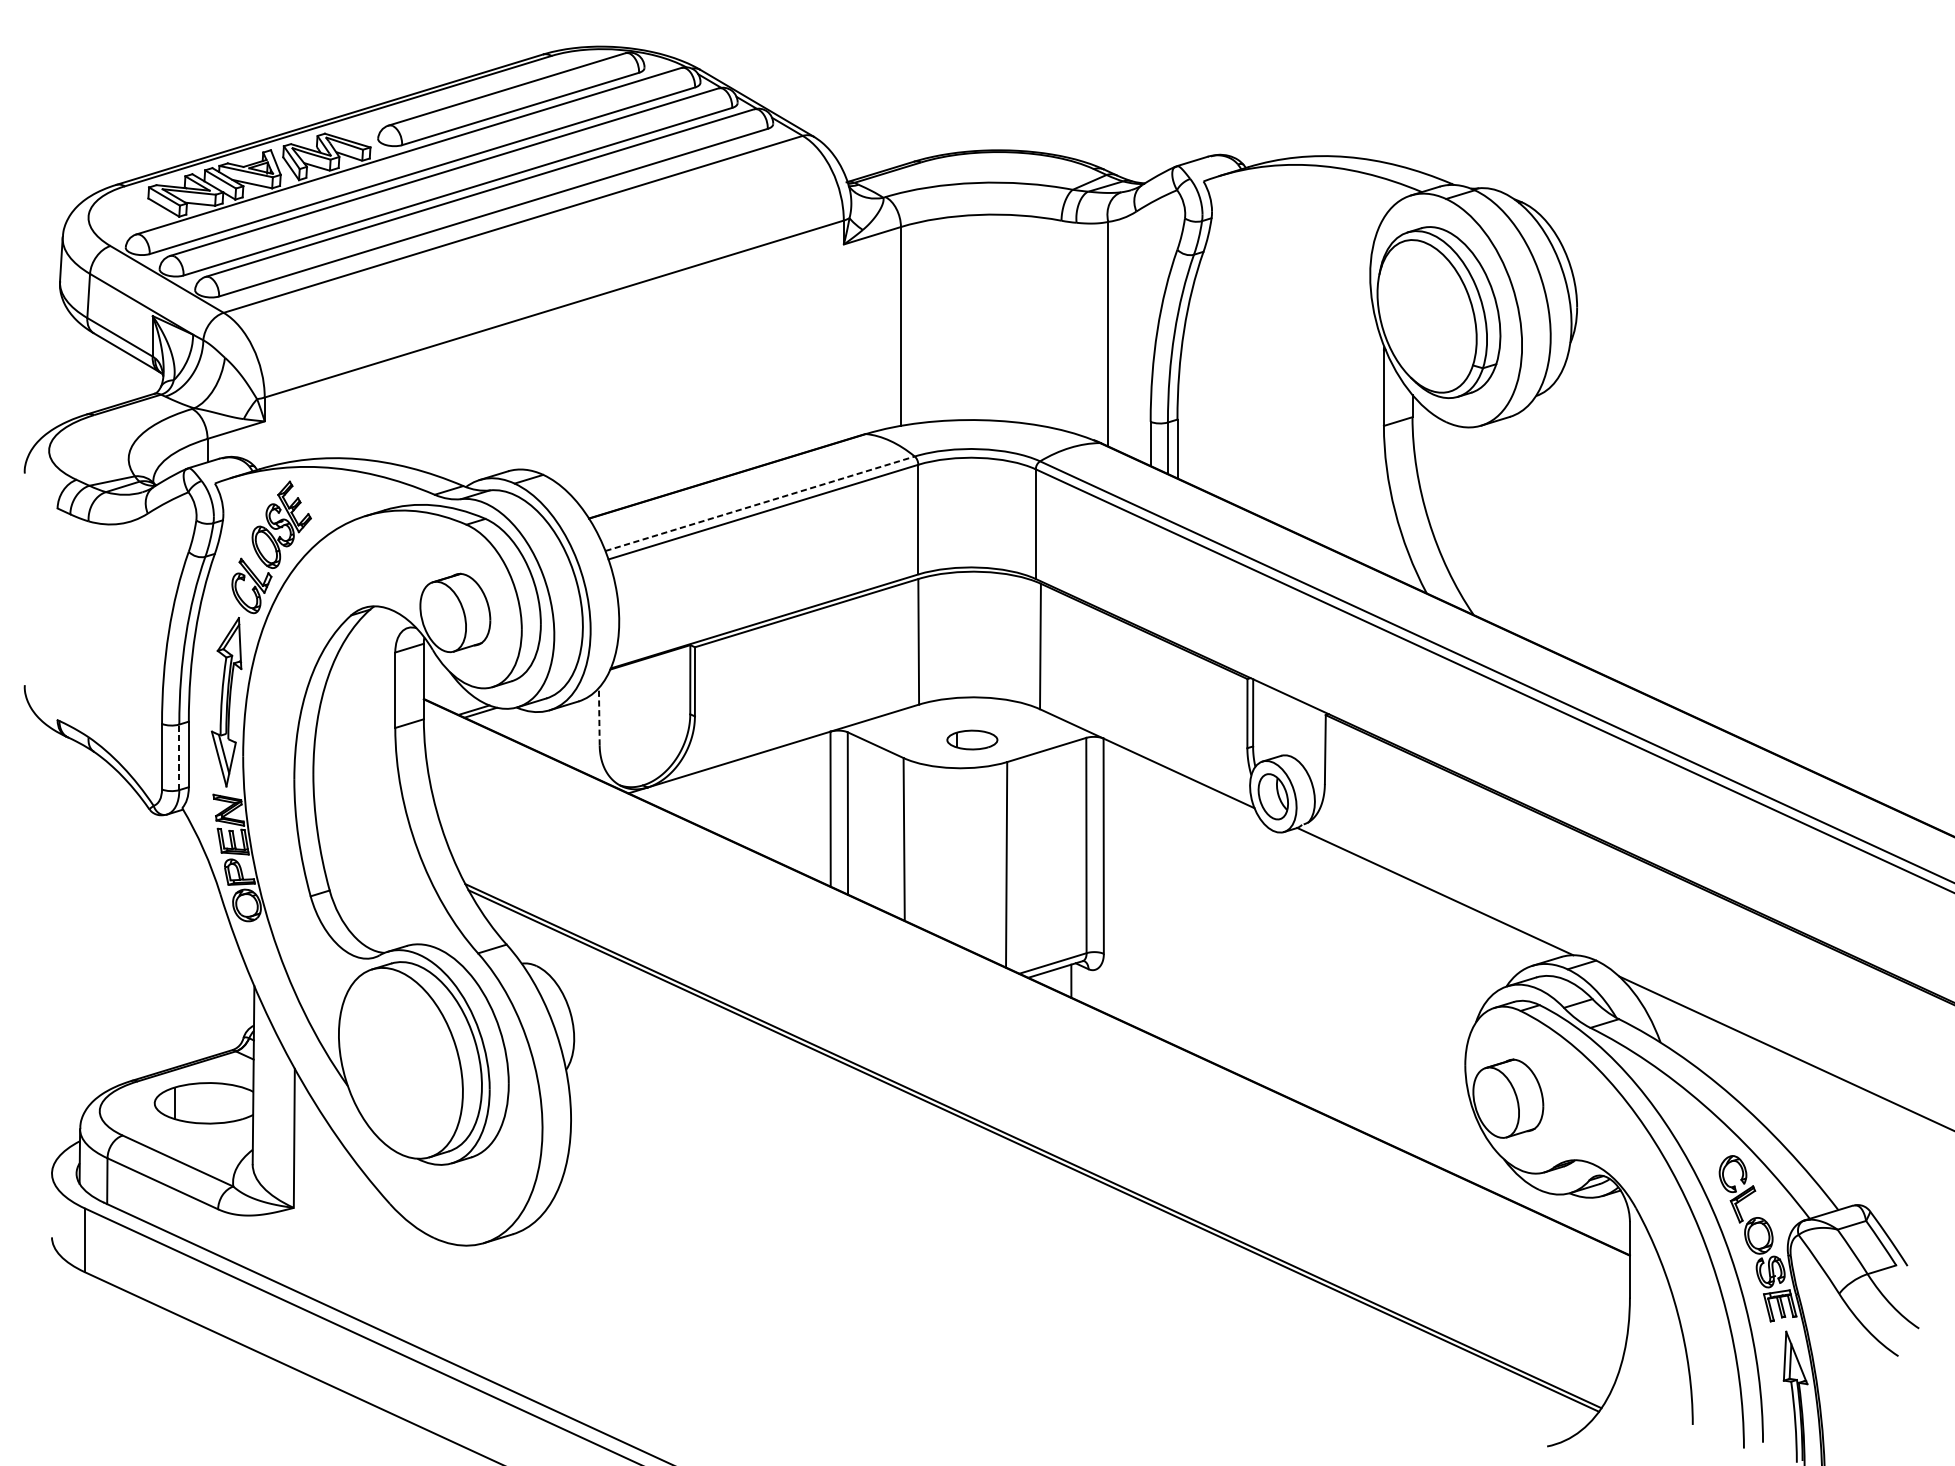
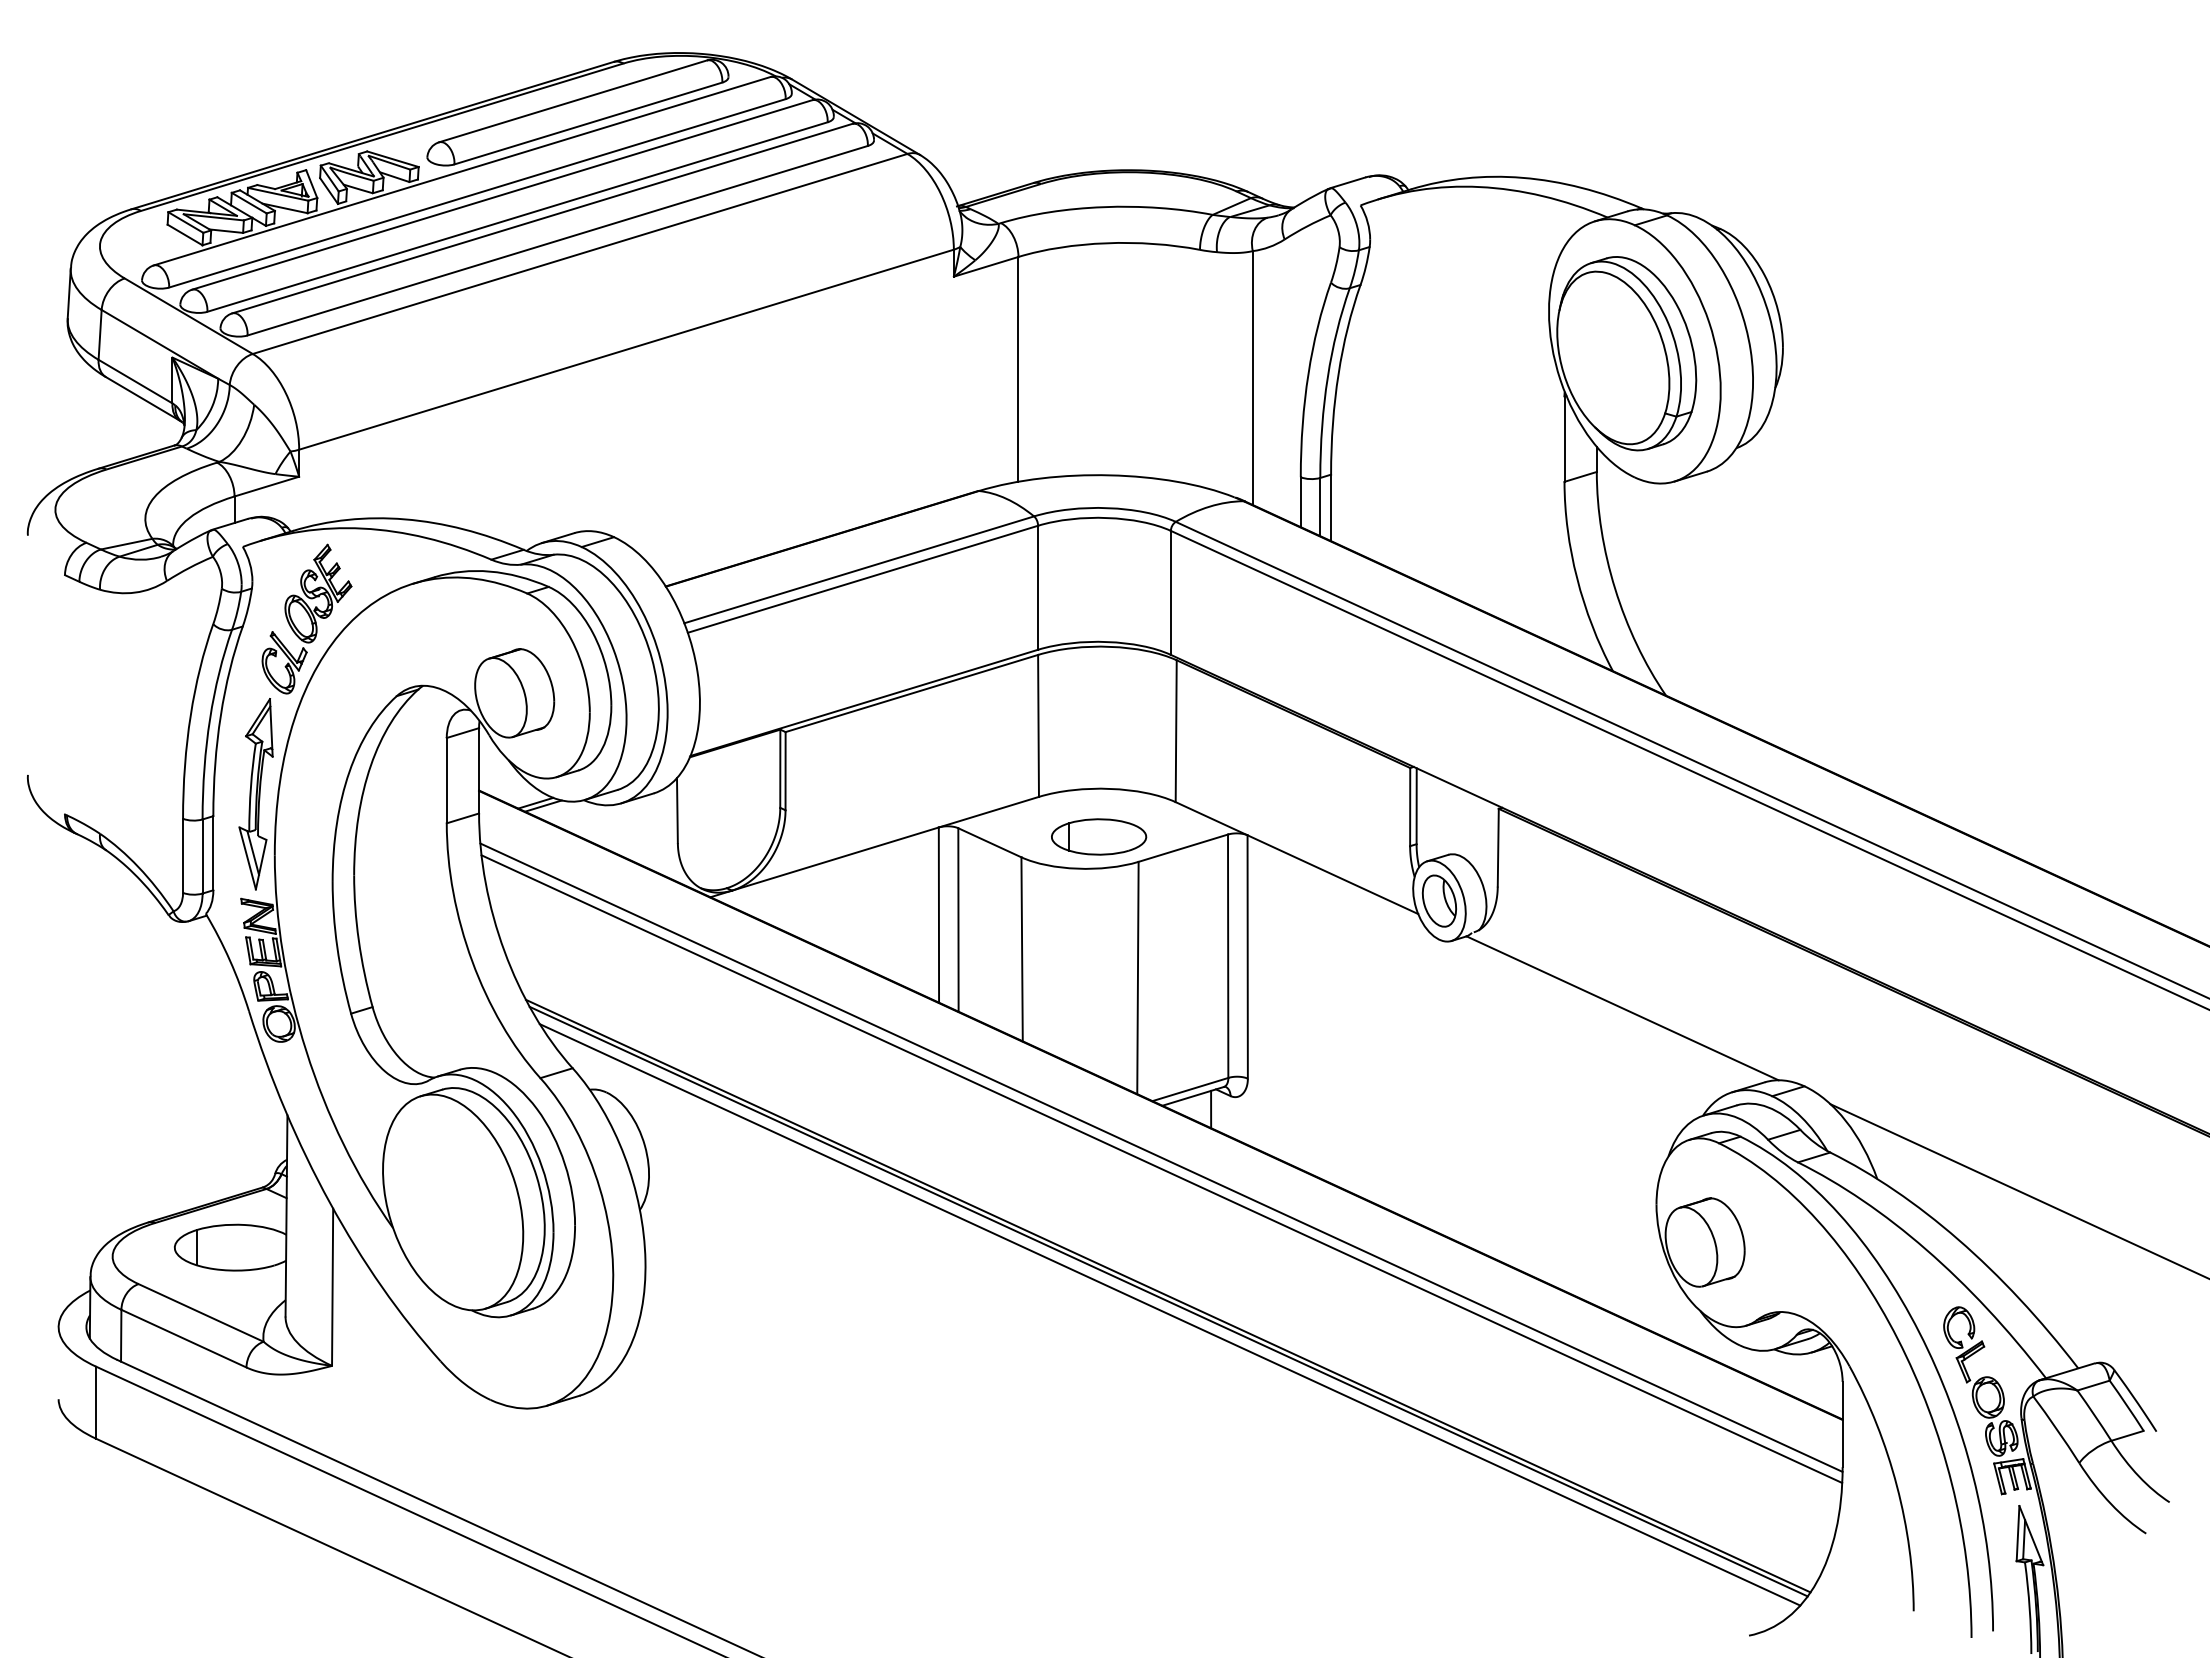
line: (760, 503) -> (859, 569), dashed -> solid
line: (599, 716) -> (677, 810), dashed -> solid
part: (972, 739) -> (1099, 836), size x1.67
line: (179, 757) -> (202, 856), dashed -> solid
line: (1027, 1023) -> (1161, 1157), added
line: (1027, 1033) -> (1161, 1168), added
line: (1034, 1162) -> (1169, 1314), added

